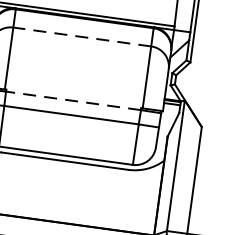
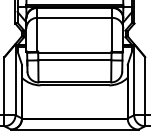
line: (81, 36) -> (74, 17), dashed -> solid
line: (72, 100) -> (74, 52), dashed -> solid

